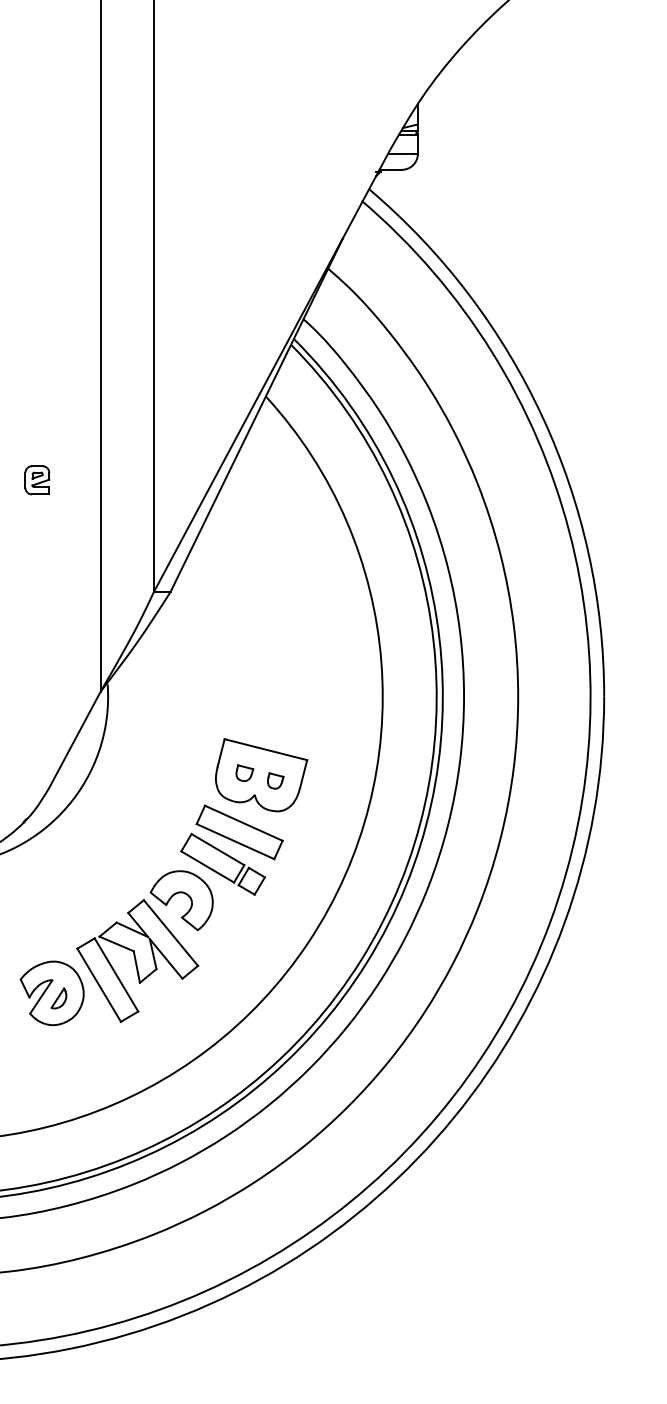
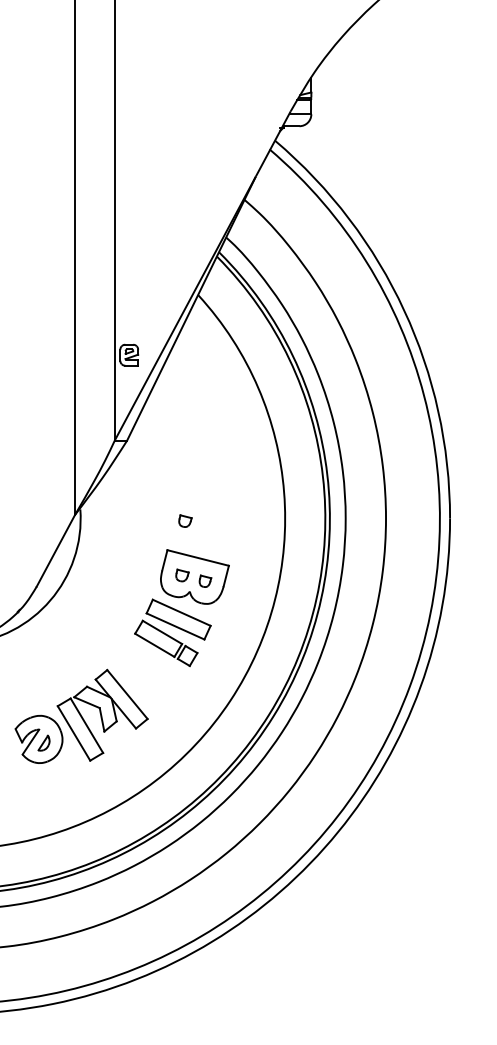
part: (37, 480) -> (129, 355), moved
part: (248, 699) -> (185, 520), added
part: (184, 894) -> (137, 665), removed

